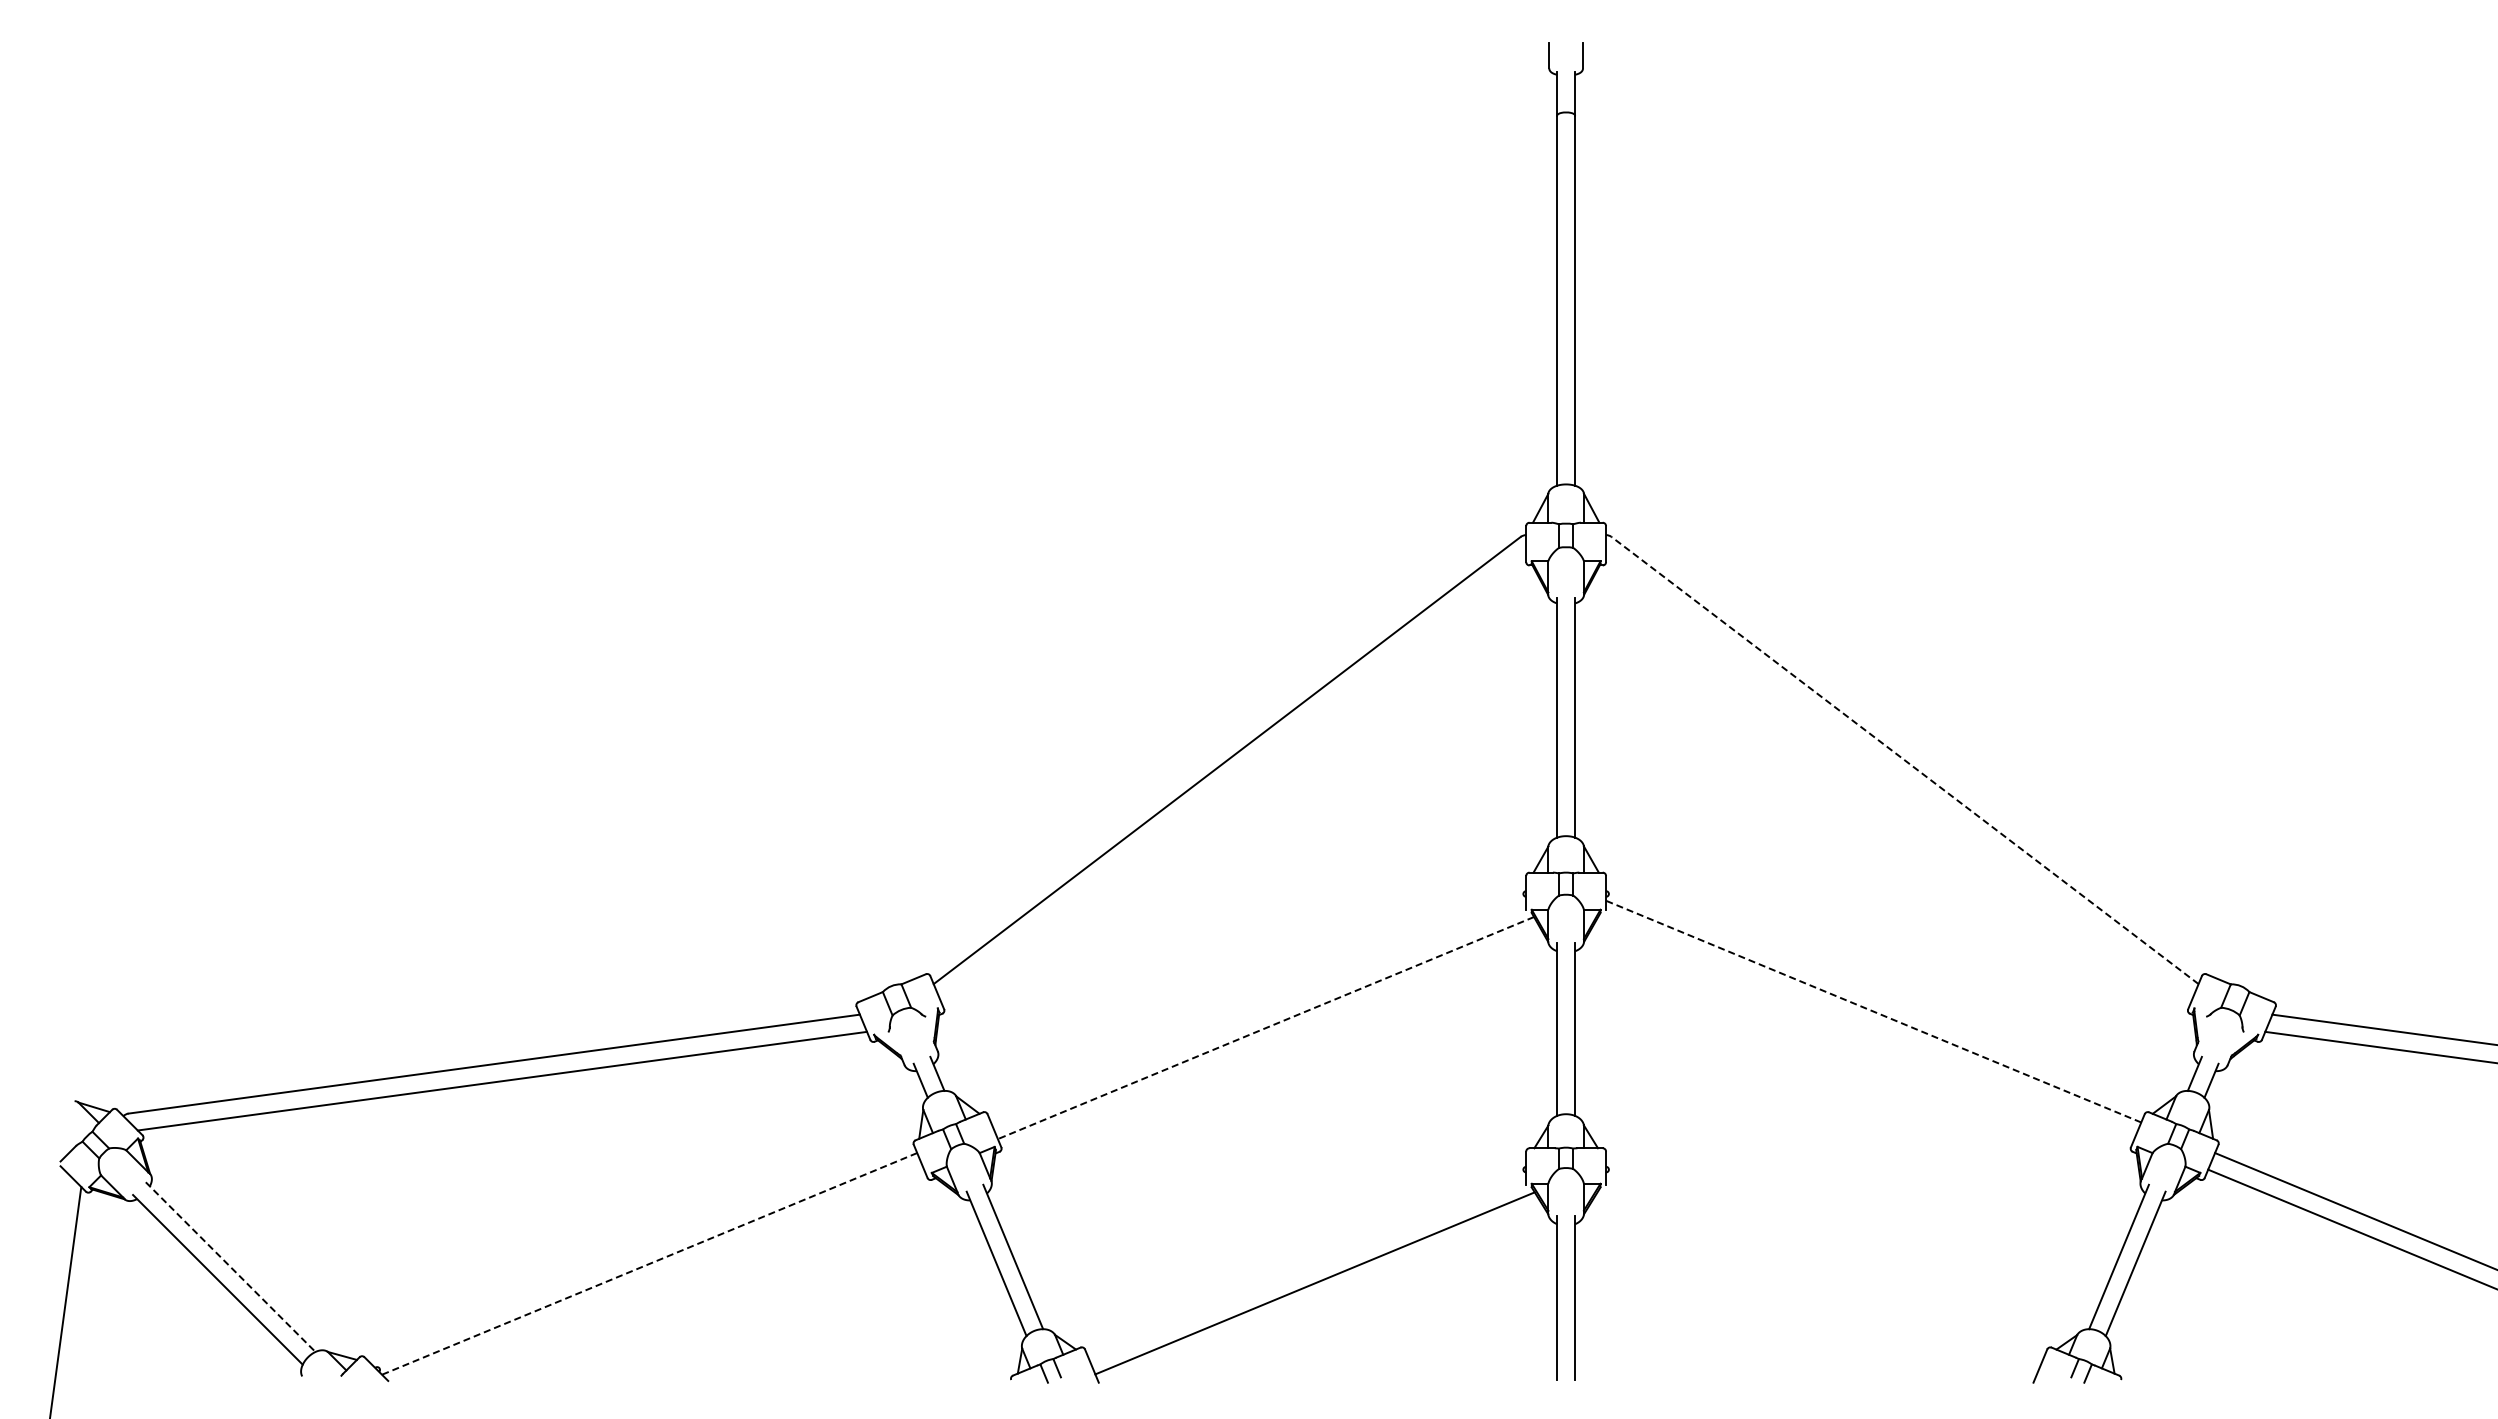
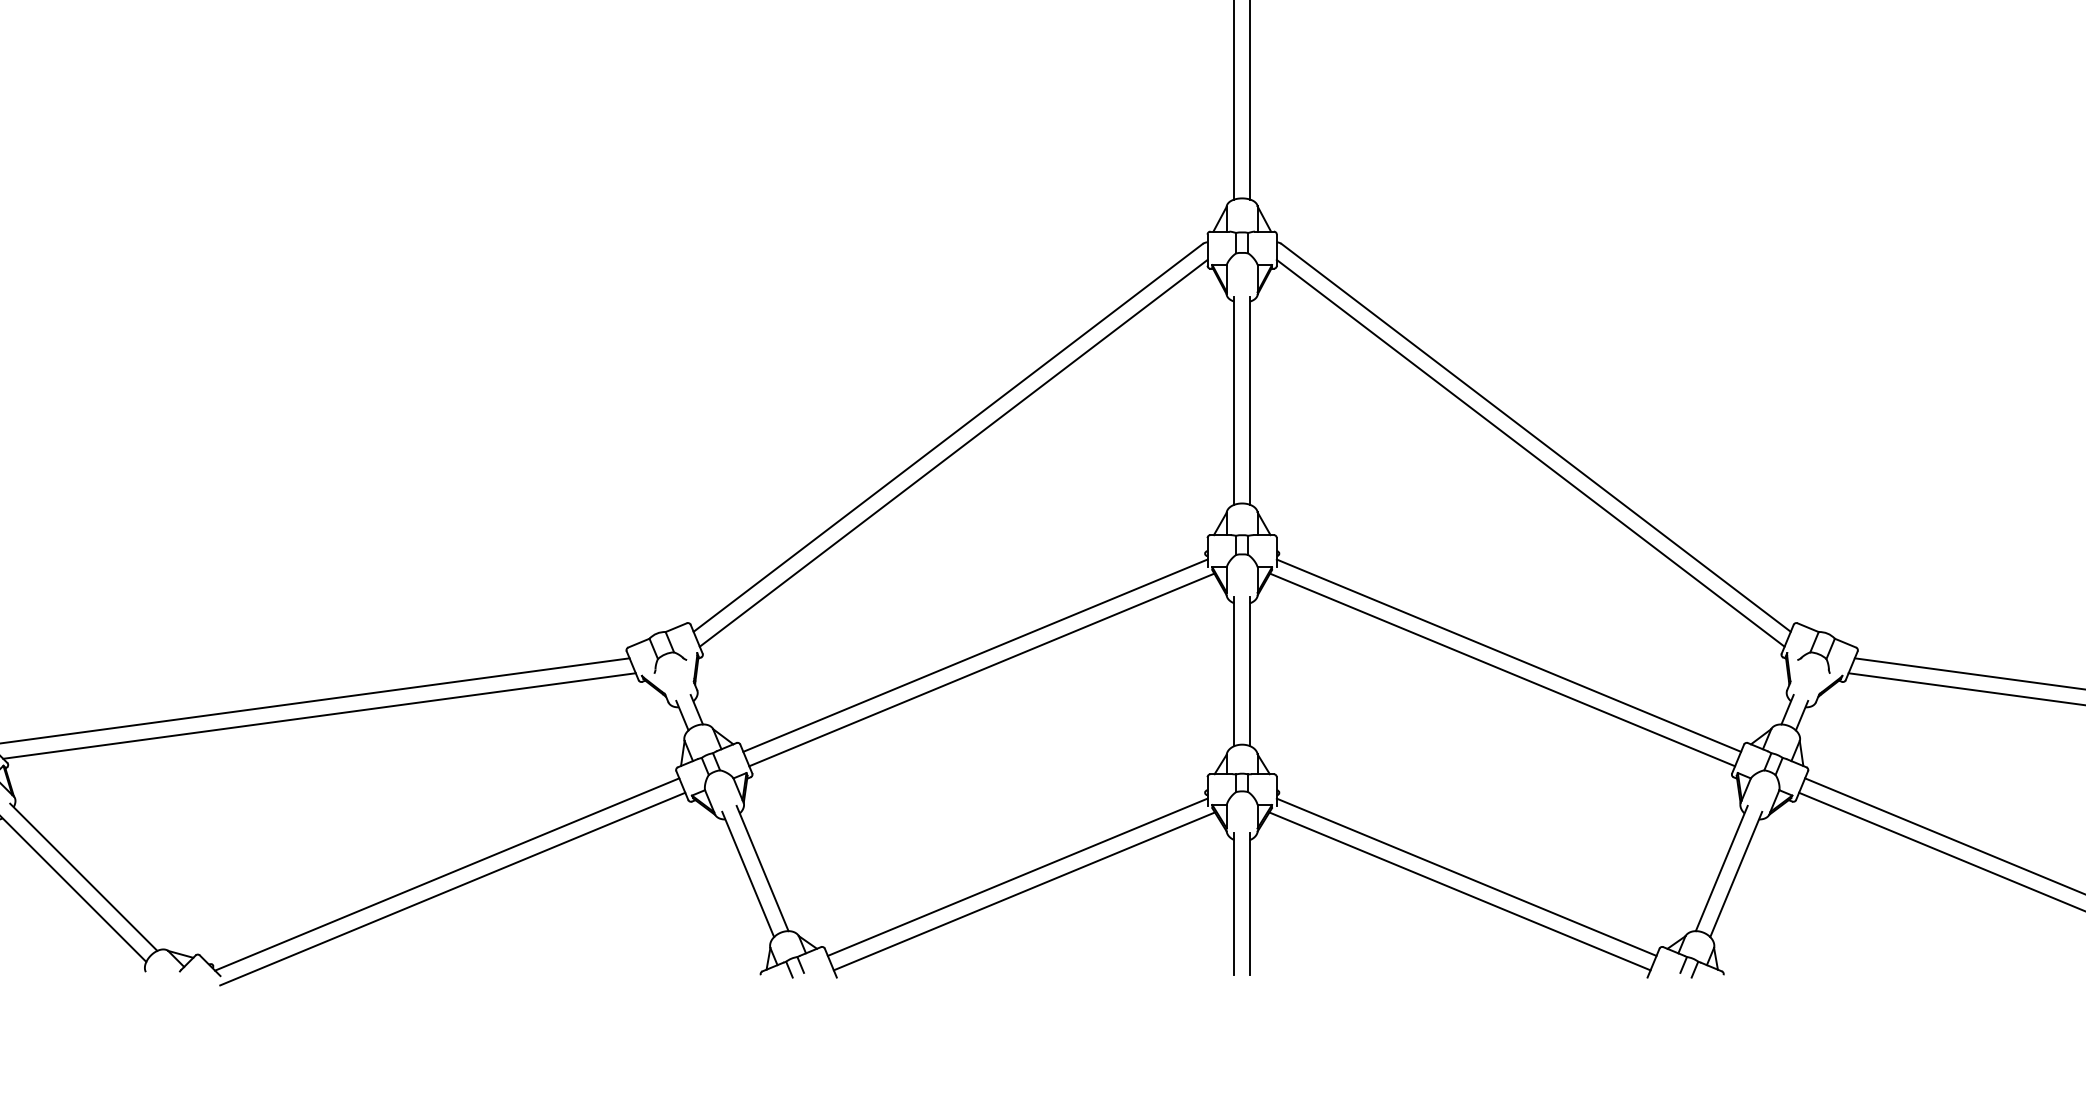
line: (1905, 760) -> (1536, 437), dashed -> solid
line: (1233, 778) -> (953, 453), added
line: (1898, 778) -> (1530, 453), added
line: (1258, 1011) -> (975, 655), added
line: (1873, 1011) -> (1508, 655), dashed -> solid
line: (1265, 1028) -> (981, 670), dashed -> solid
line: (1866, 1028) -> (1502, 670), added
line: (649, 1263) -> (447, 874), dashed -> solid
line: (1307, 1266) -> (1017, 876), added
line: (1824, 1266) -> (1466, 876), added
line: (230, 1267) -> (83, 877), dashed -> solid
line: (655, 1280) -> (452, 888), added
line: (1816, 1283) -> (1459, 891), added

